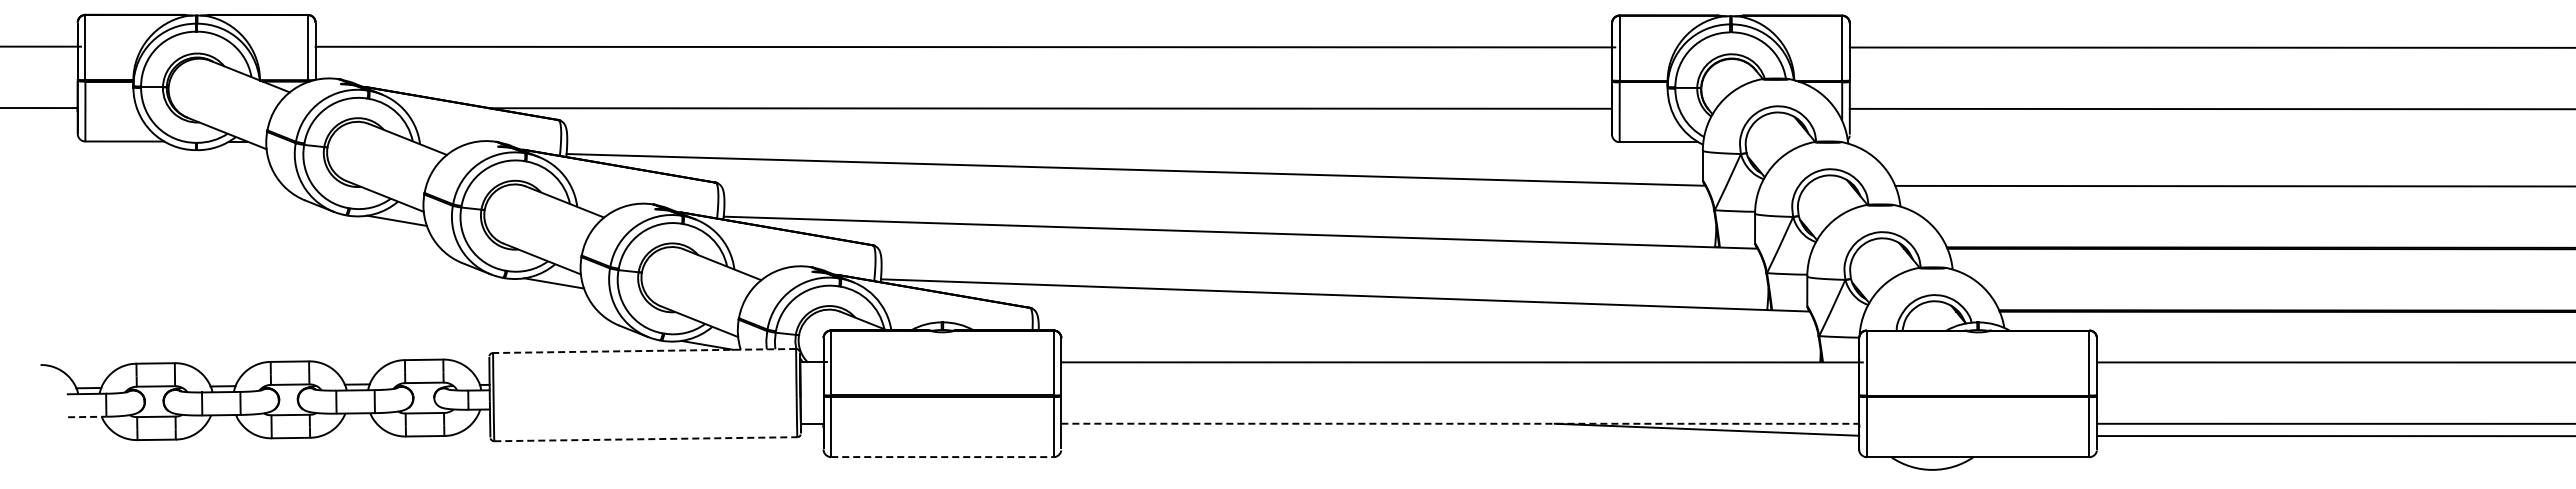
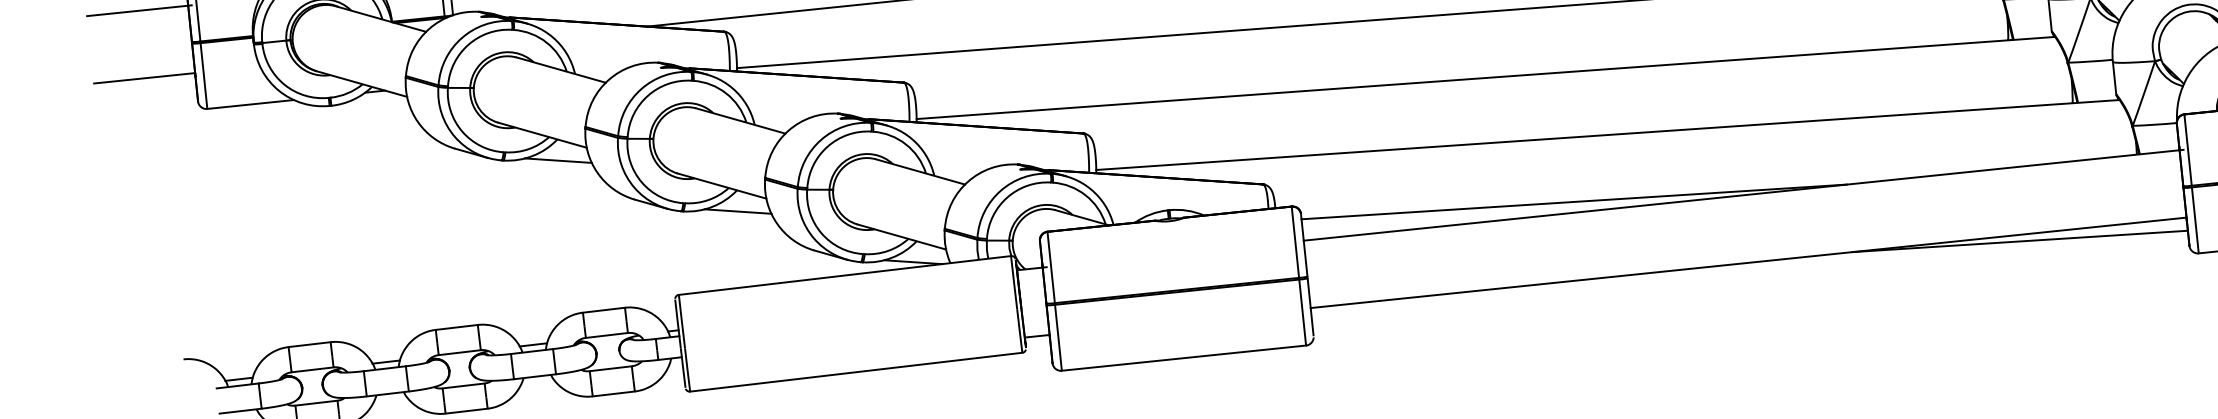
line: (644, 351) -> (844, 276), dashed -> solid
line: (1308, 352) -> (1573, 201), added
line: (87, 416) -> (240, 410), dashed -> solid
line: (1460, 423) -> (1748, 262), dashed -> solid
line: (645, 439) -> (856, 372), dashed -> solid
line: (942, 457) -> (1184, 358), dashed -> solid

